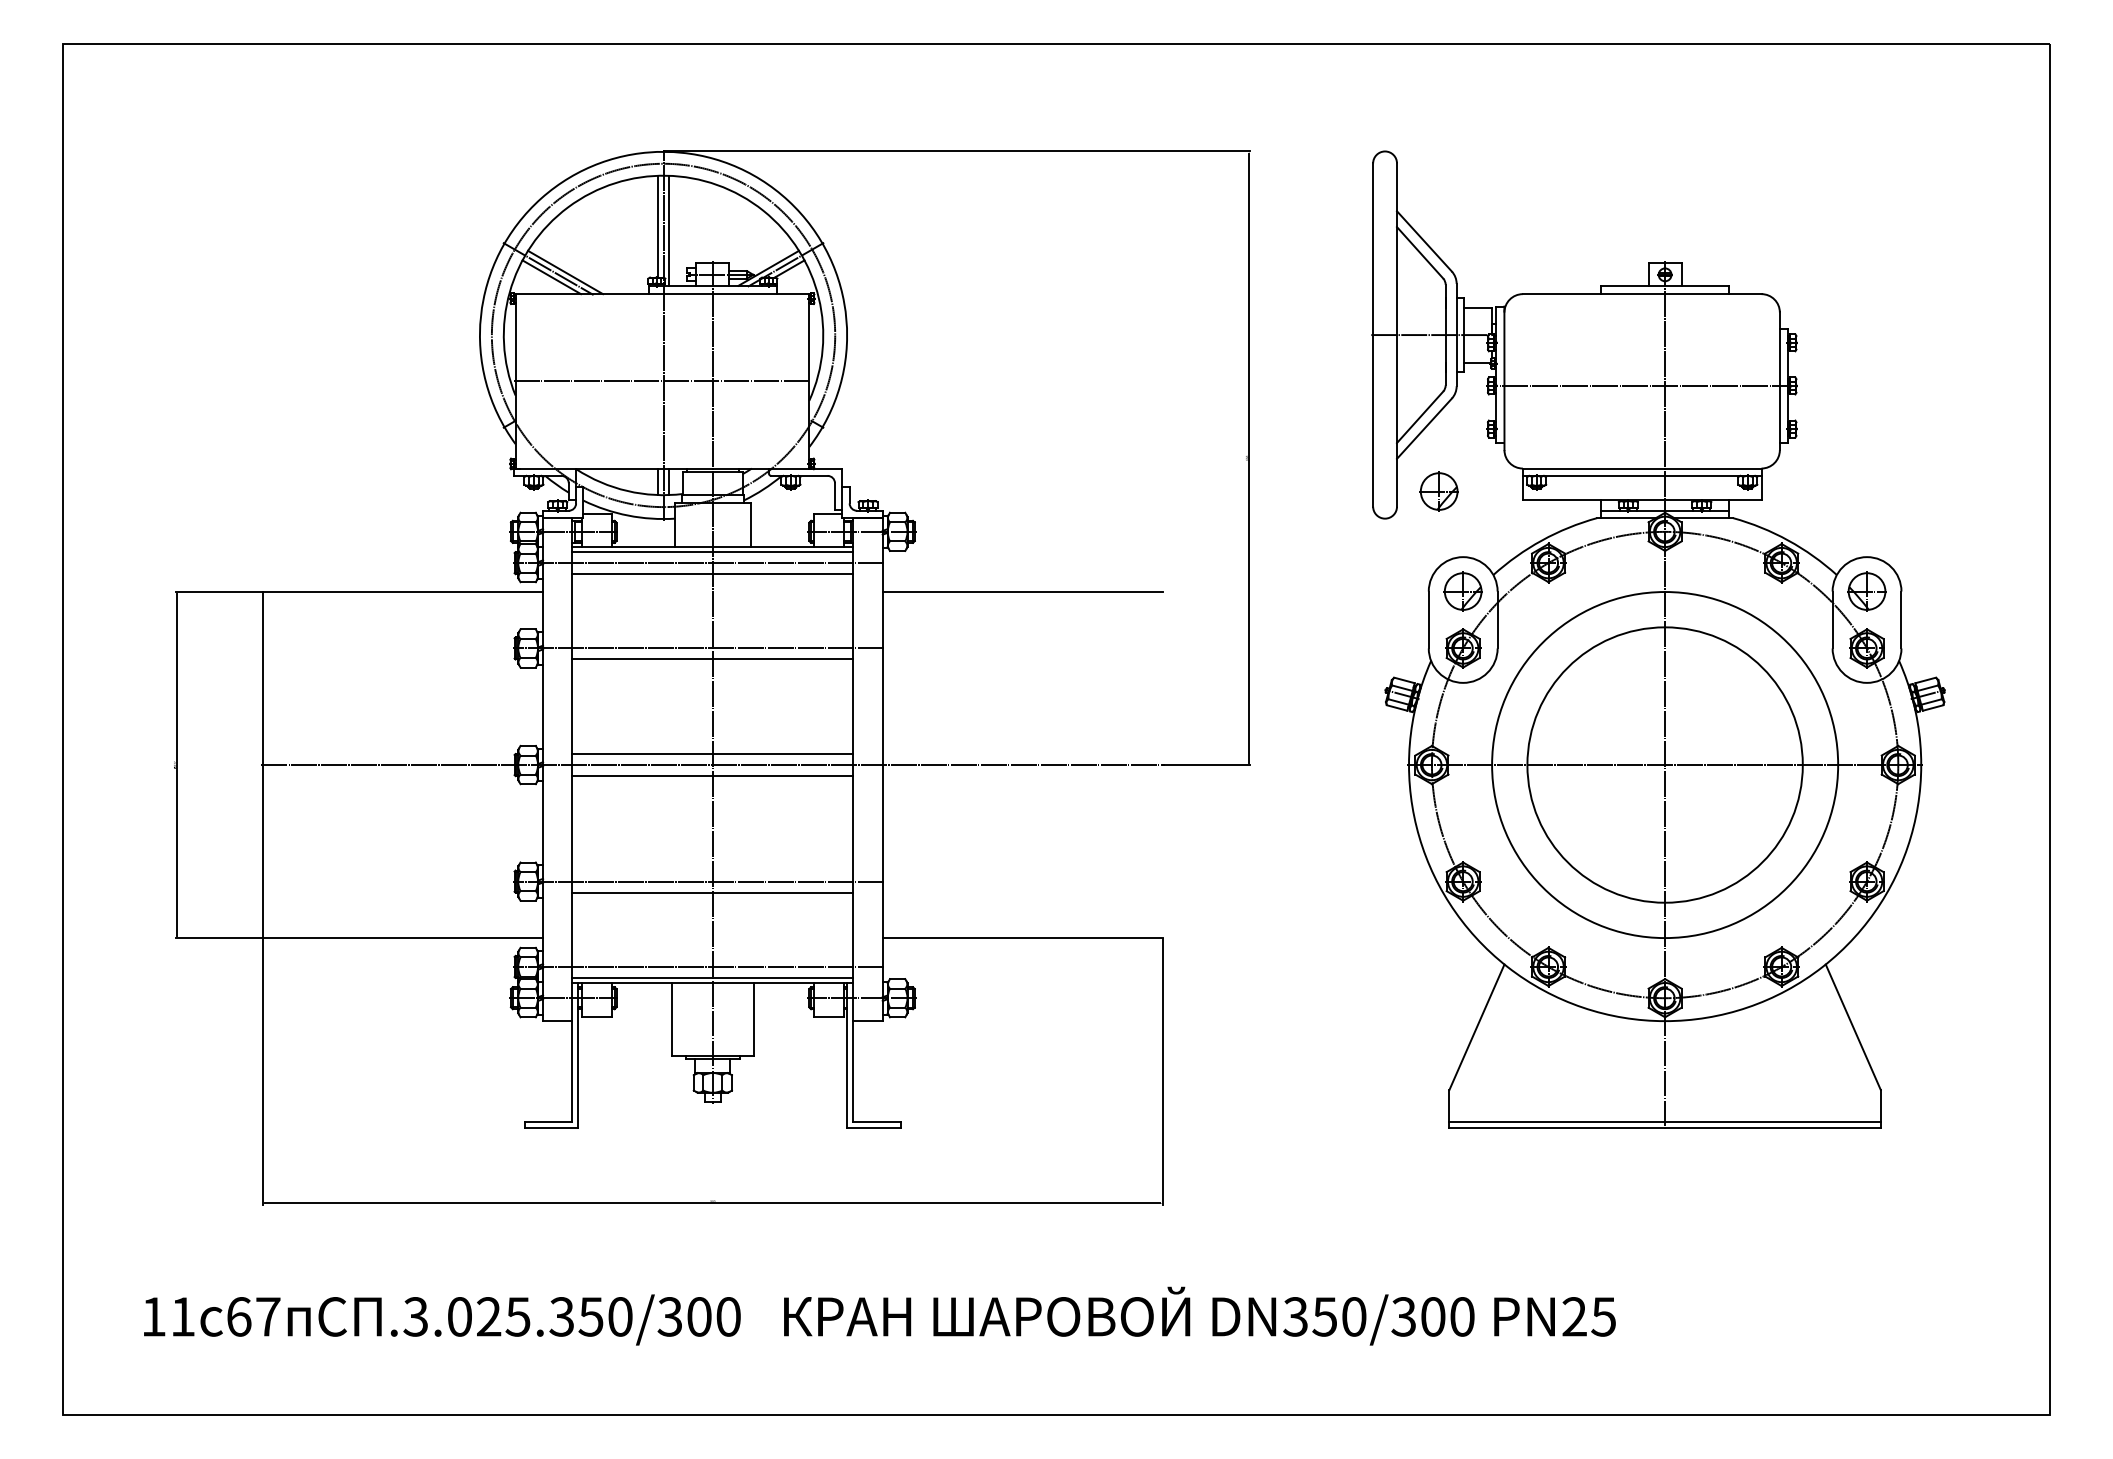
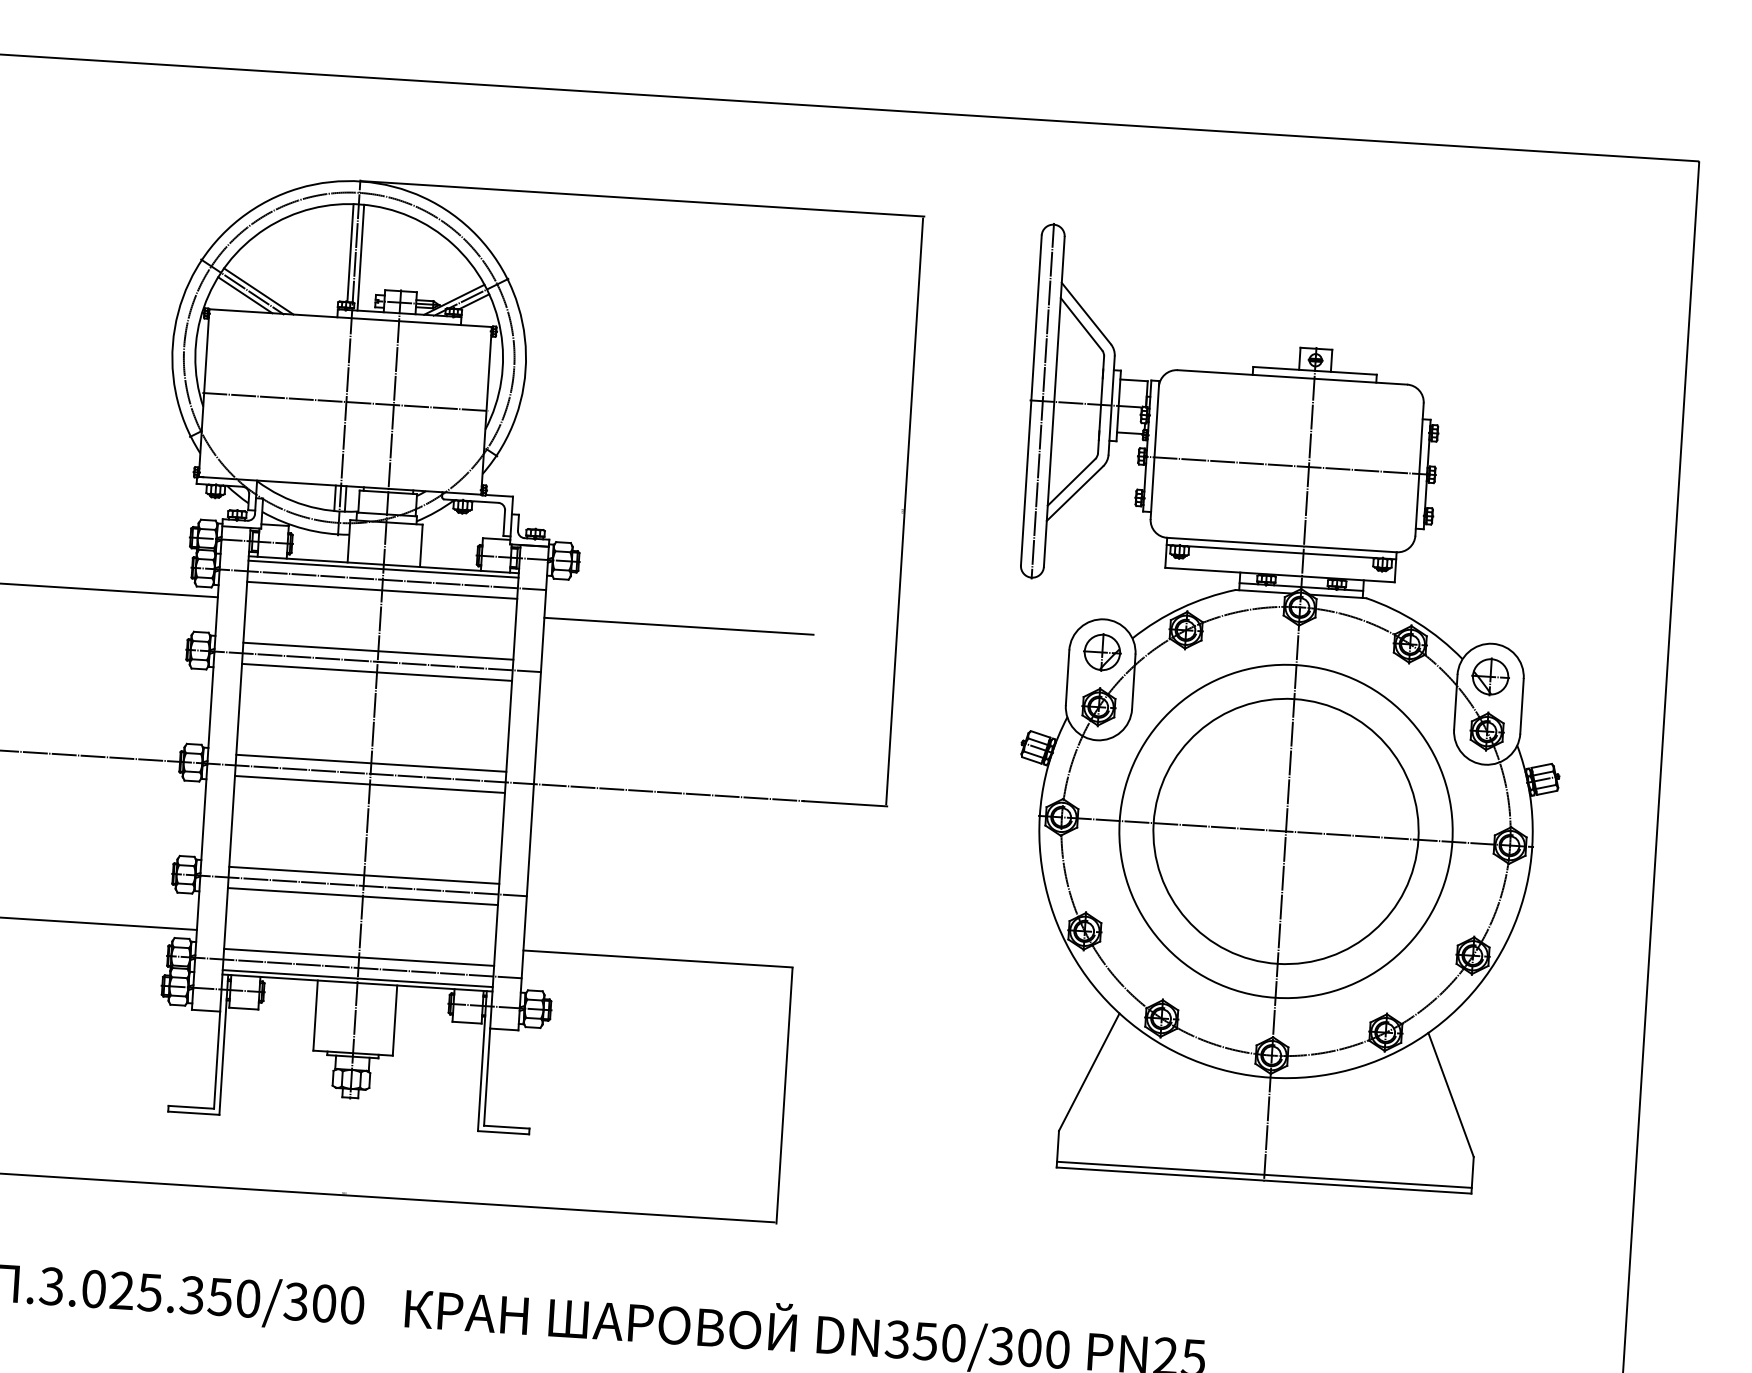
line: (1385, 334) -> (1043, 400), added
part: (1438, 491) -> (1084, 554), removed
line: (712, 637) -> (377, 651), added
line: (712, 870) -> (363, 875), added
line: (712, 955) -> (358, 956), added

